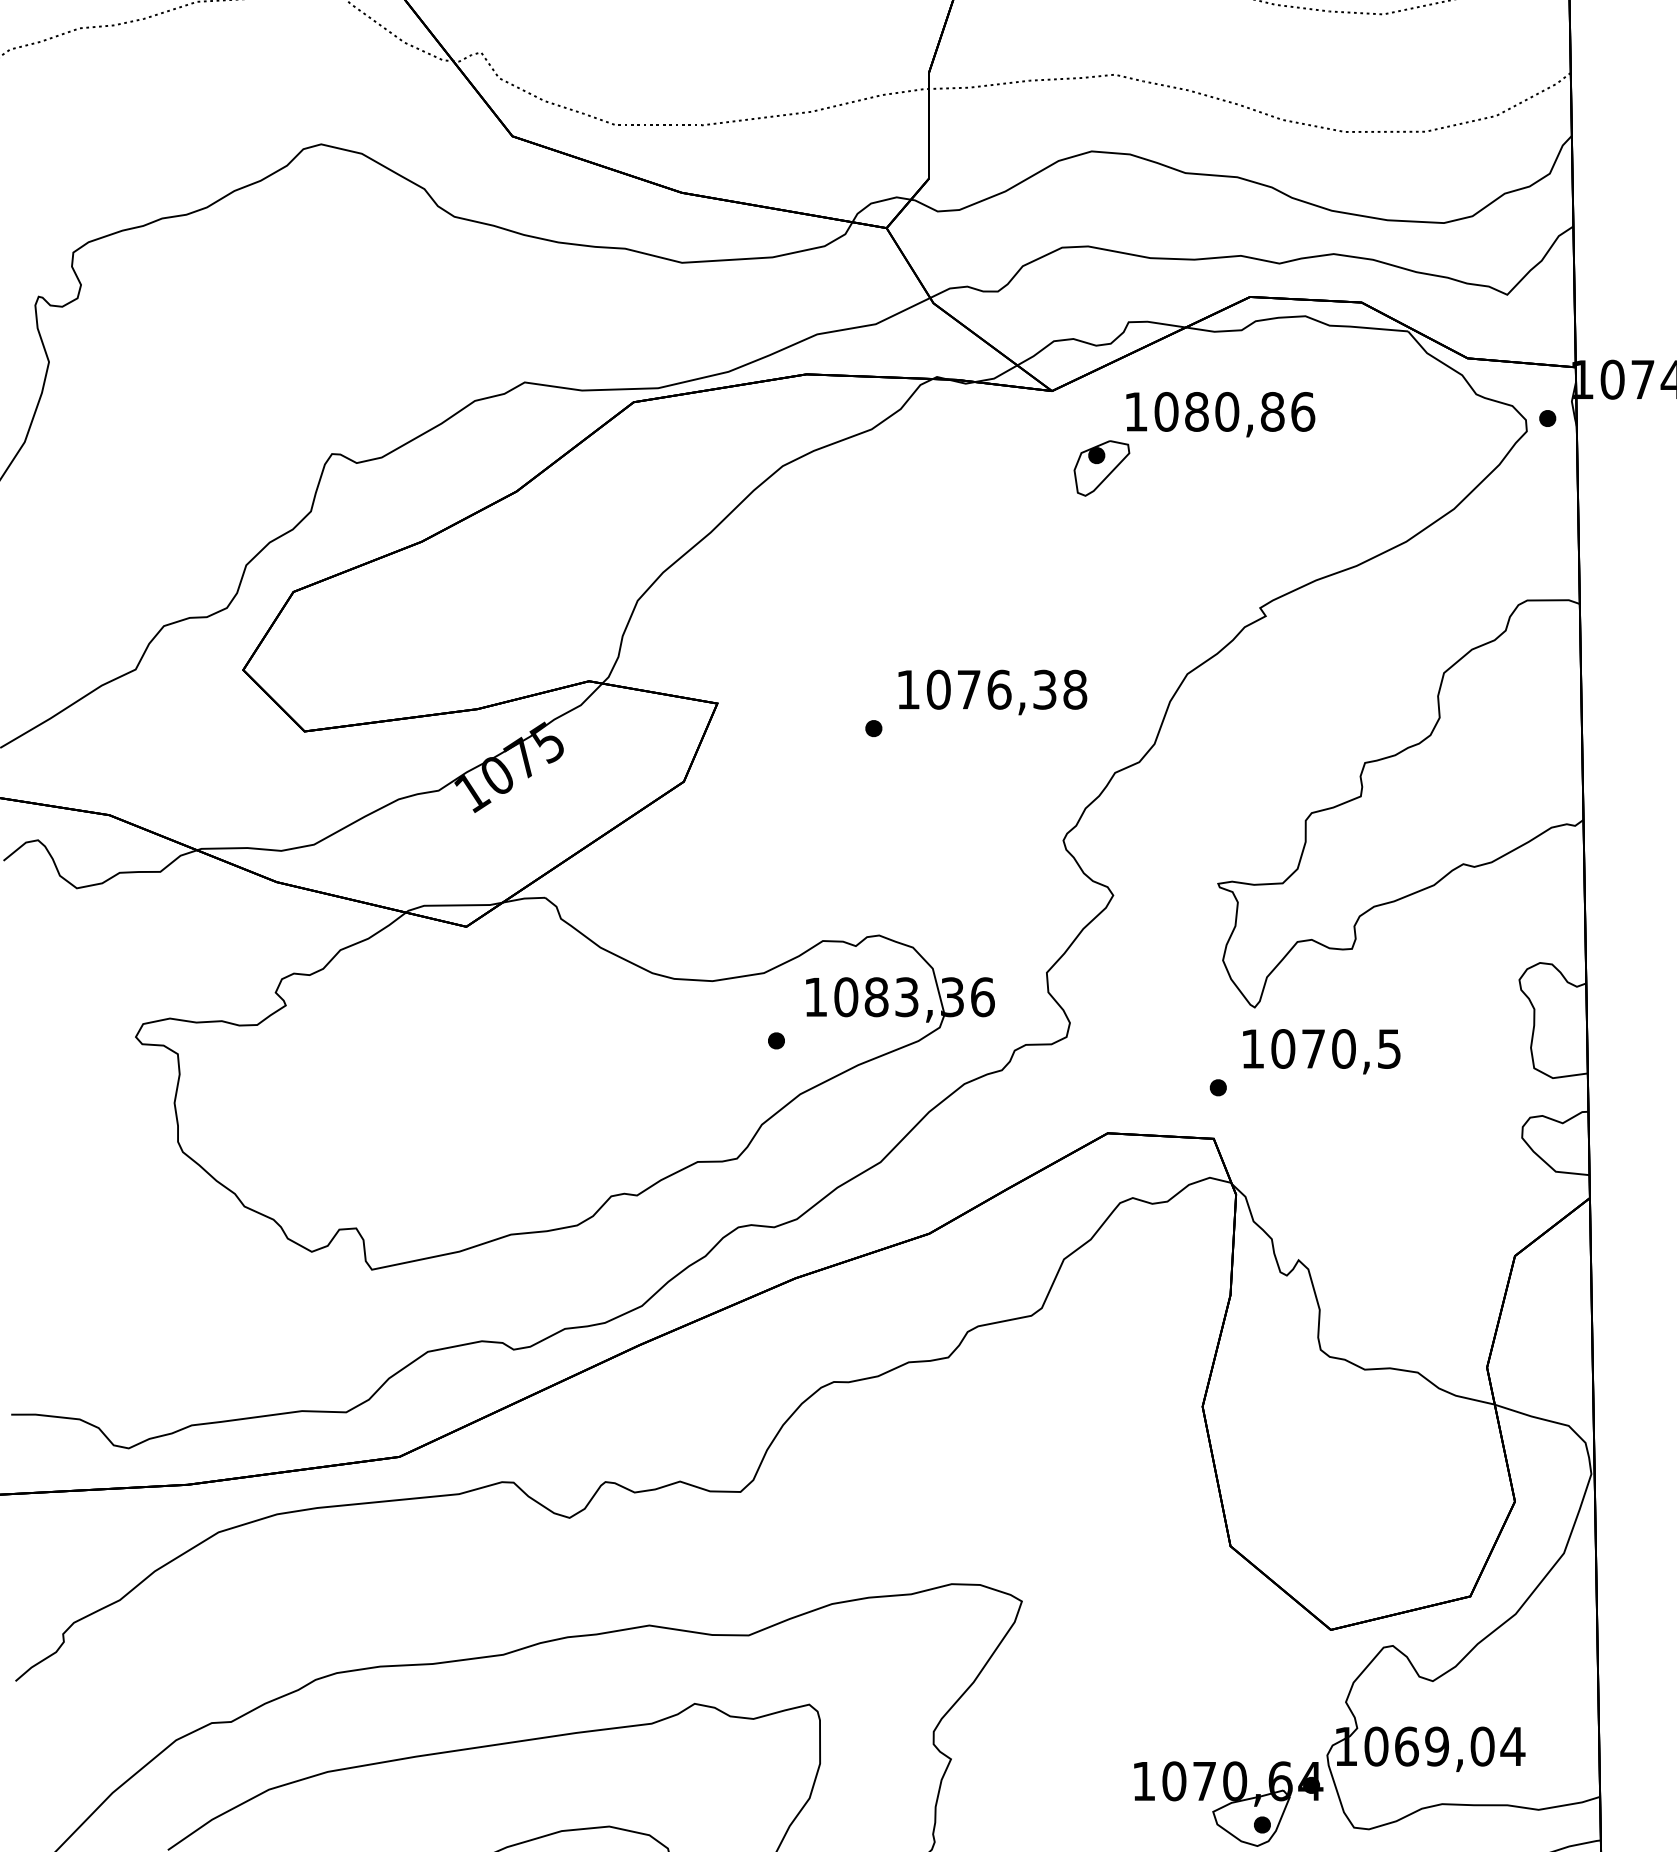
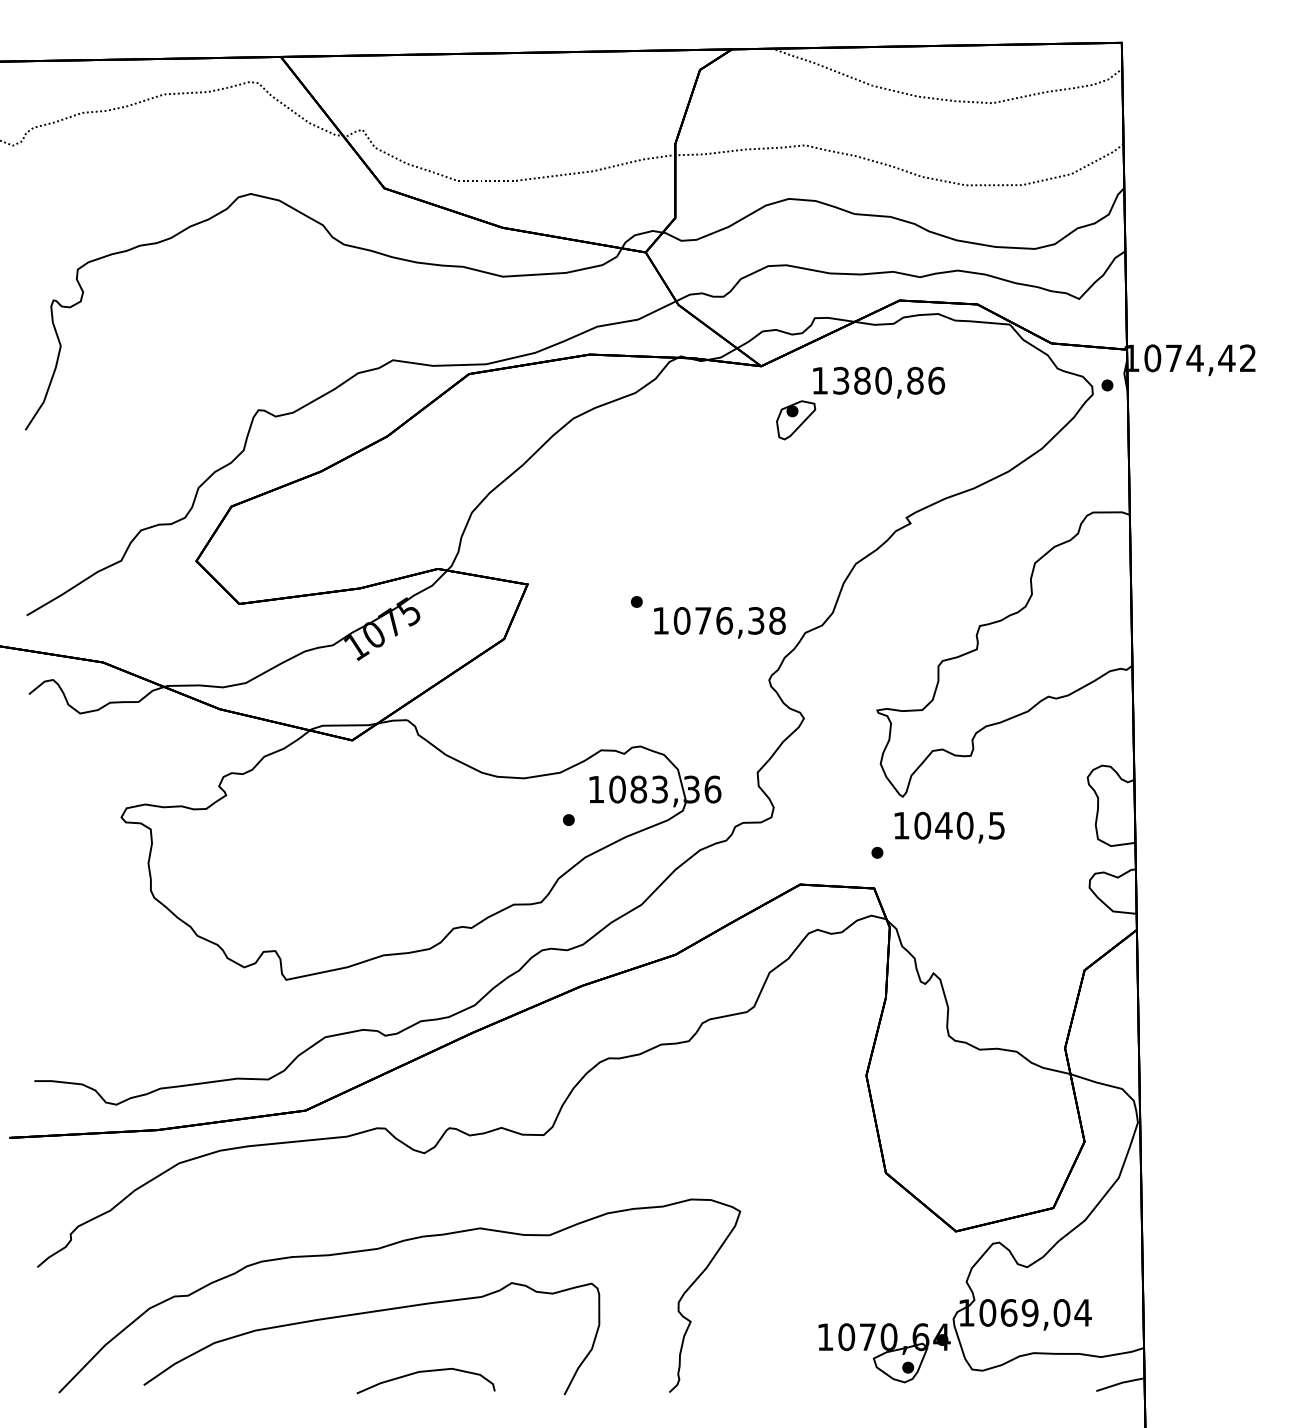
text: (1166, 411) -> (841, 380), 1080,86 -> 1380,86
text: (992, 692) -> (719, 622), moved
text: (1312, 1048) -> (943, 825), 1070,5 -> 1040,5

